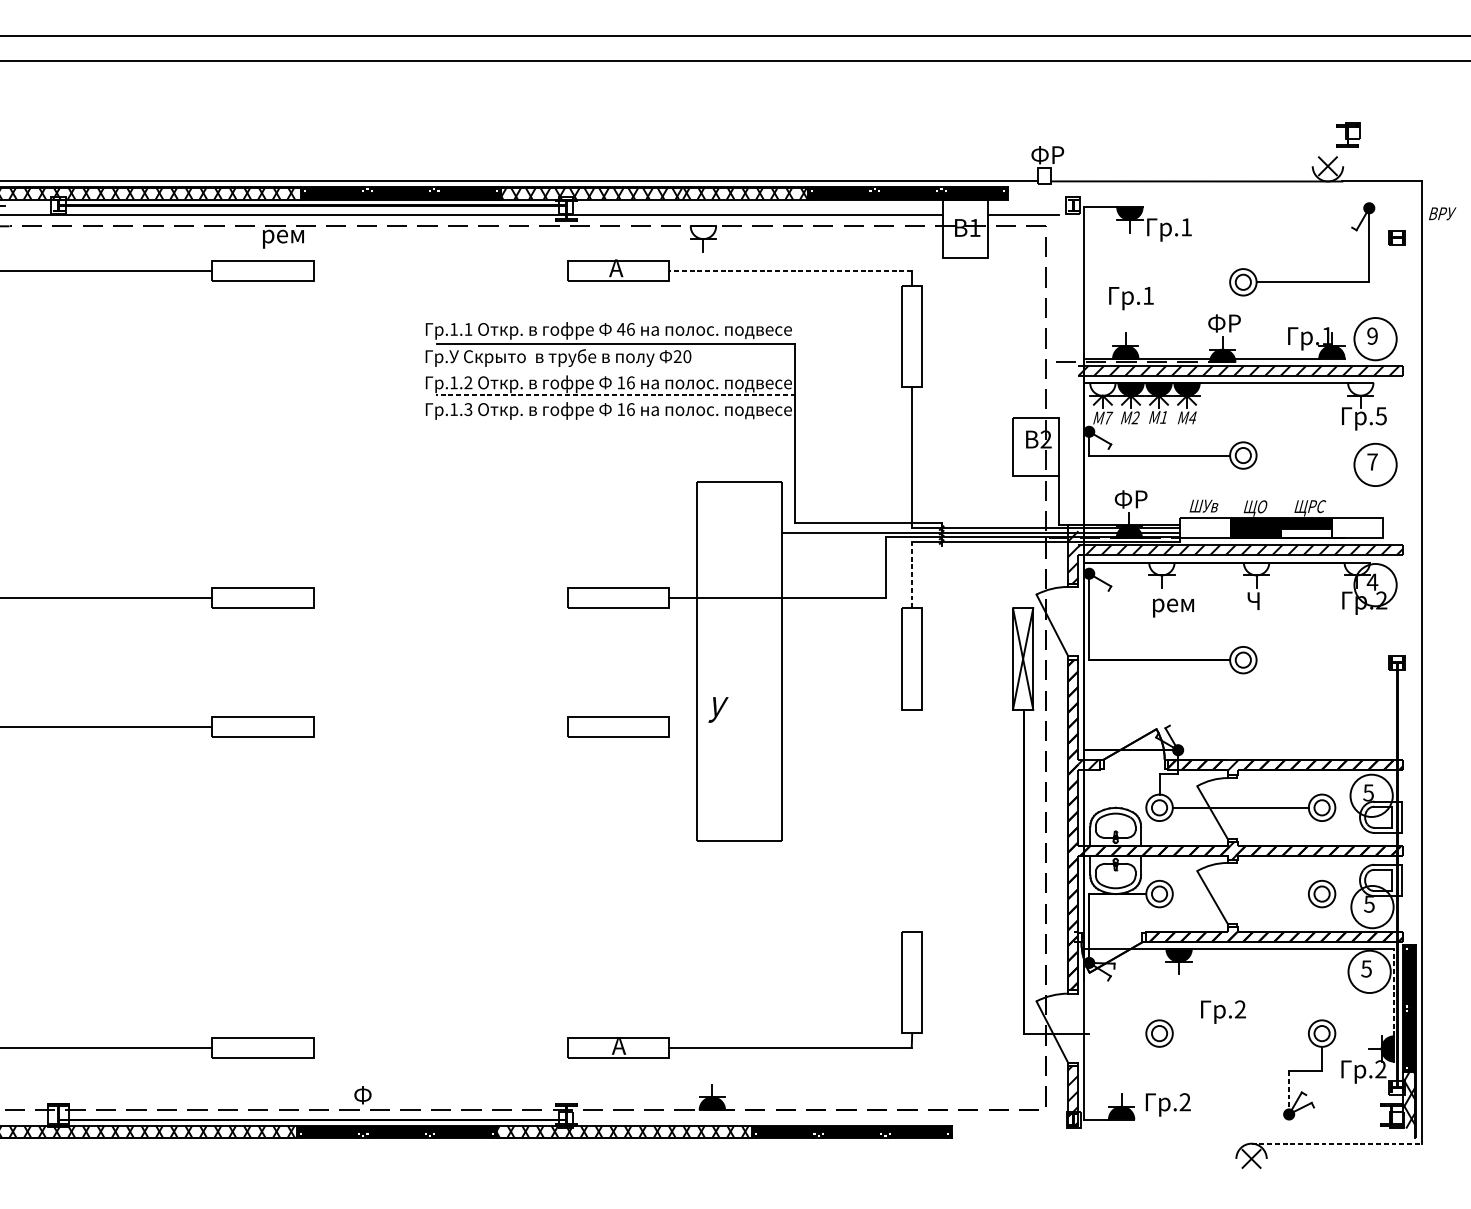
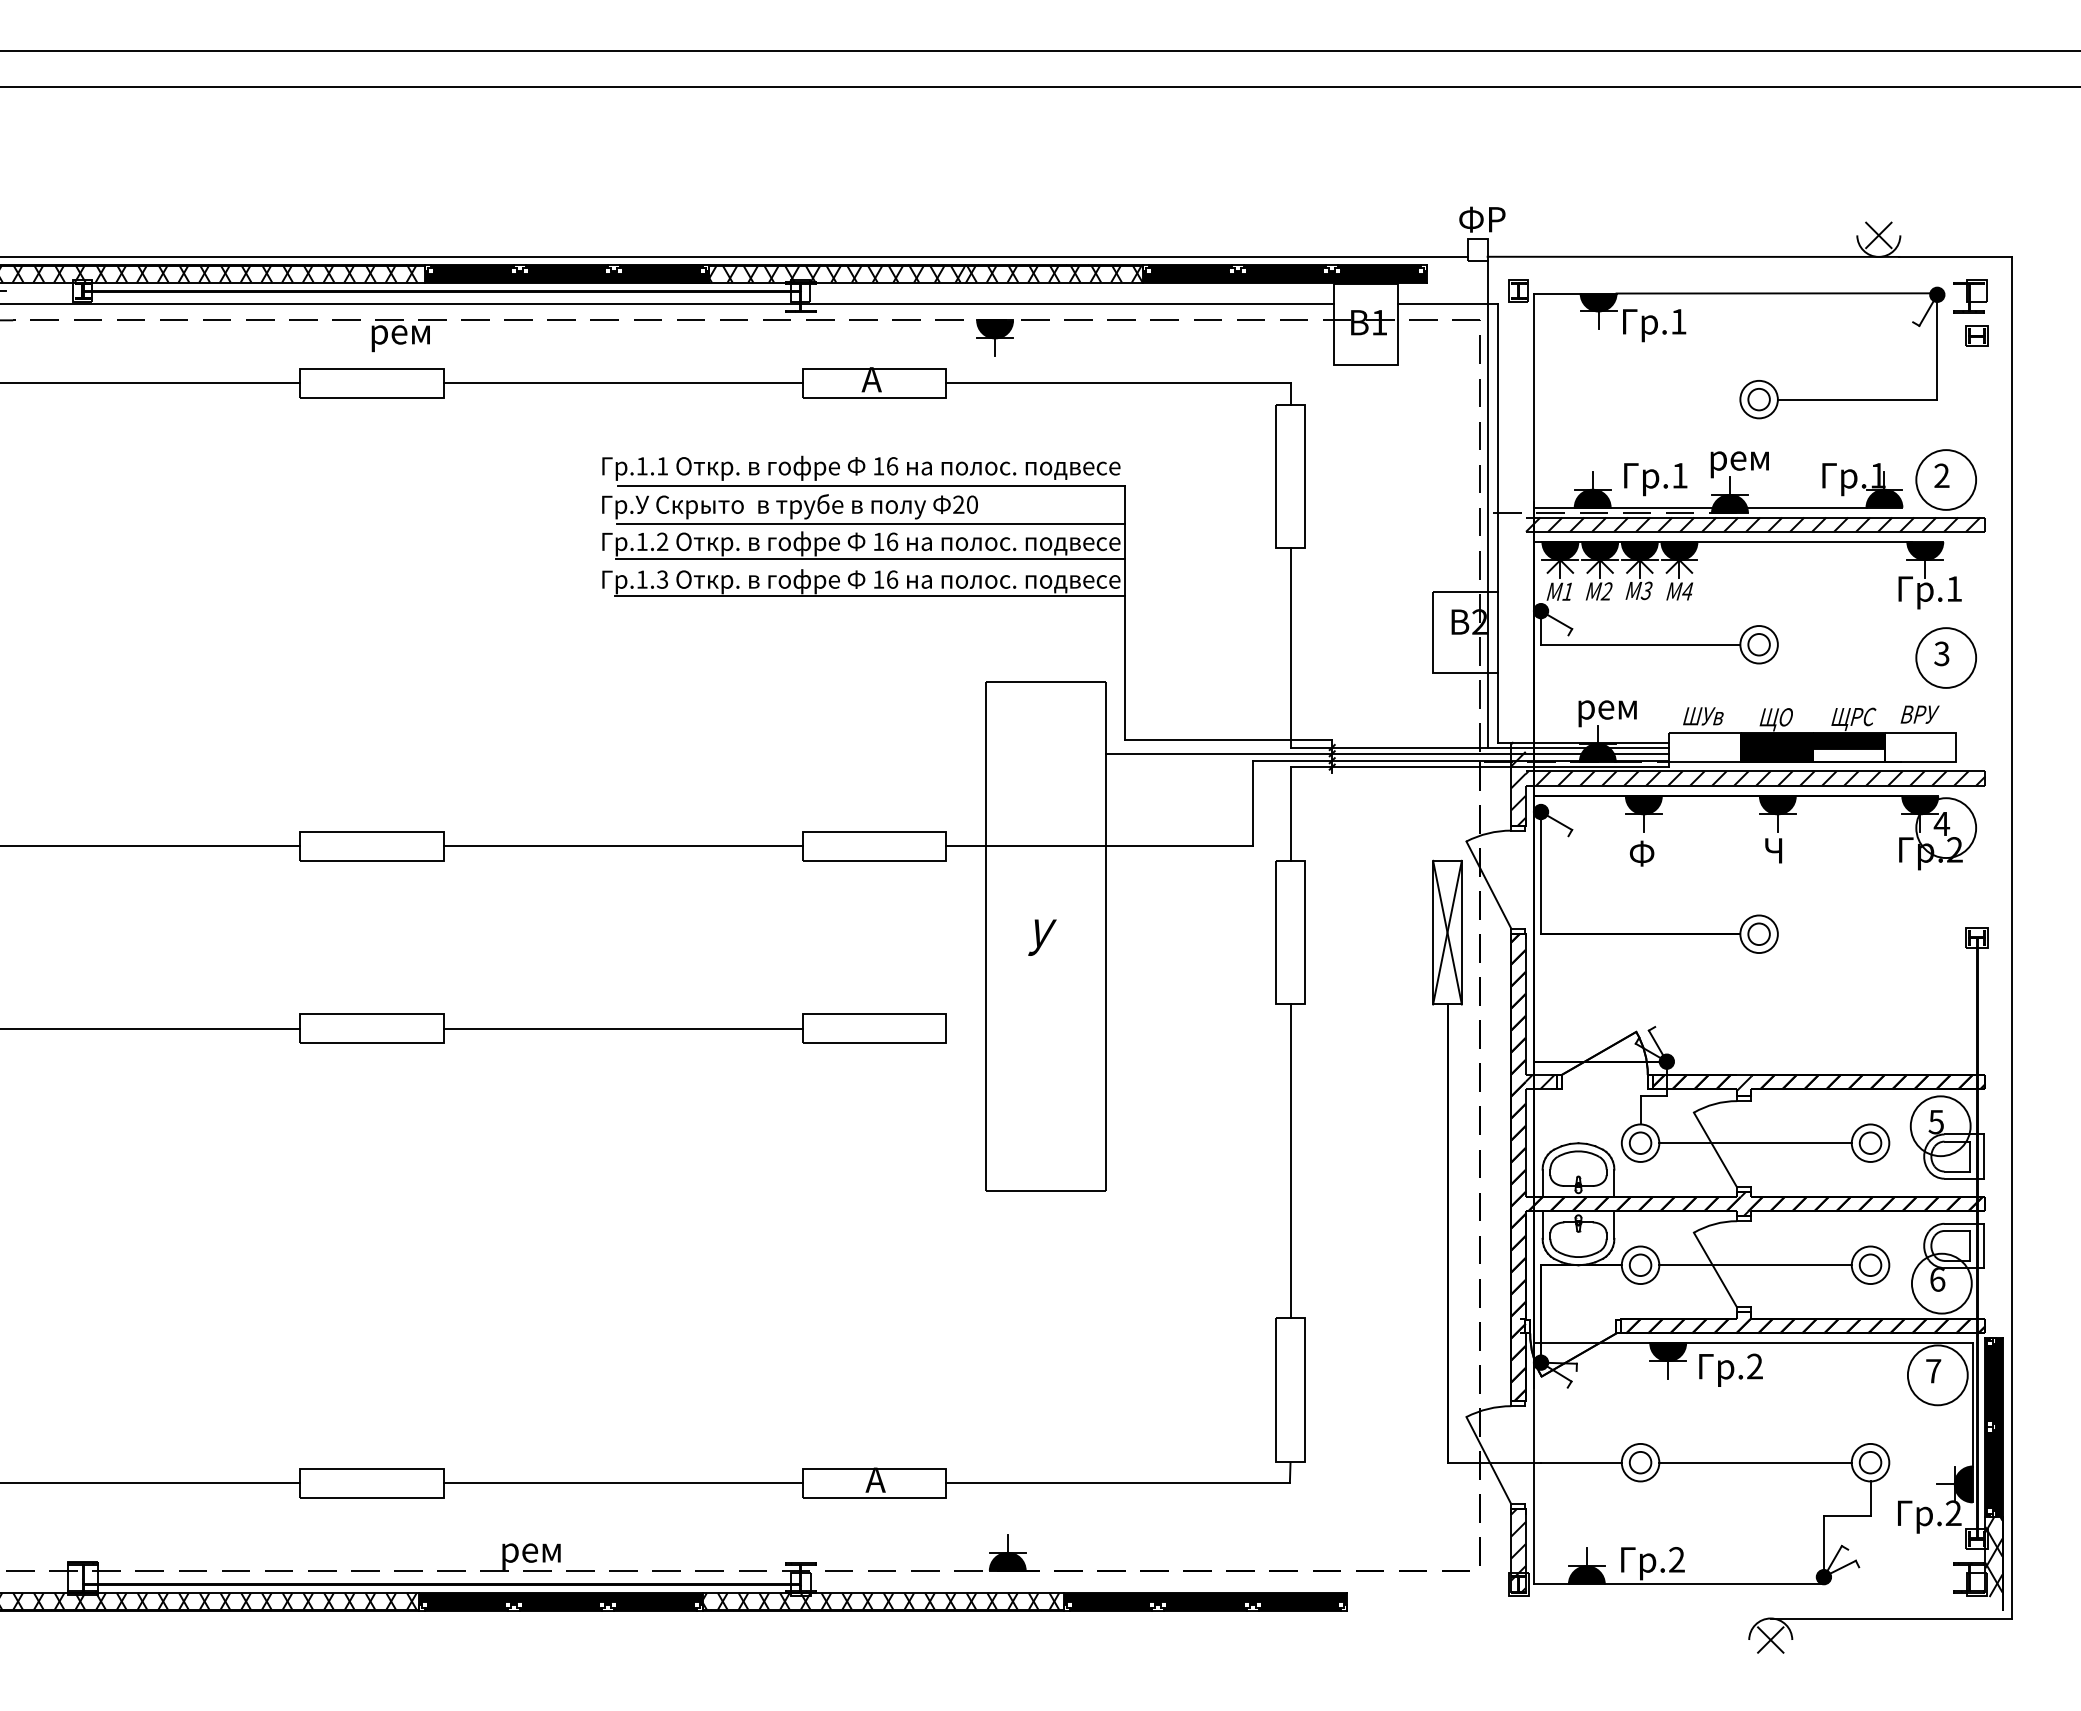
part: (1348, 135) -> (1970, 296), moved
line: (1253, 207) -> (1773, 293), added
text: (1442, 213) -> (1919, 714), moved
fill: (703, 232) -> (995, 329), added
line: (440, 270) -> (622, 383), added
line: (789, 270) -> (1117, 383), dashed -> solid
text: (1131, 298) -> (1655, 479), moved
line: (1058, 316) -> (1497, 447), added
text: (1228, 326) -> (1738, 461), ФР -> рем
text: (621, 329) -> (878, 466), 46 -> 16
text: (1372, 336) -> (1941, 476), 9 -> 2
line: (1051, 355) -> (1487, 503), added
line: (616, 369) -> (871, 523), added
fill: (1102, 389) -> (1560, 551), added
fill: (1360, 389) -> (1925, 551), added
line: (615, 394) -> (870, 558), dashed -> solid
text: (1381, 415) -> (1954, 588), .5 -> .1
text: (1108, 417) -> (1568, 591), 7 -> 1
text: (1163, 417) -> (1646, 590), 1 -> 3
line: (615, 421) -> (870, 596), added
text: (1372, 461) -> (1941, 653), 7 -> 3
text: (1135, 502) -> (1606, 710), ФР -> рем
fill: (1161, 569) -> (1643, 805), added
fill: (1256, 569) -> (1777, 805), added
fill: (1357, 569) -> (1920, 805), added
line: (912, 574) -> (1290, 813), dashed -> solid
line: (440, 598) -> (622, 846), added
text: (1172, 605) -> (1659, 856), рем -> Ф
text: (718, 709) -> (1042, 937), moved
line: (440, 726) -> (622, 1028), added
line: (912, 820) -> (1290, 1161), added
line: (1240, 894) -> (1755, 1265), added
text: (1369, 904) -> (1937, 1279), 5 -> 6
text: (1366, 969) -> (1933, 1371), 5 -> 7
line: (1394, 992) -> (1972, 1404), dashed -> solid
text: (1223, 1011) -> (1730, 1369), moved
line: (1117, 1033) -> (1581, 1462), added
line: (1240, 1033) -> (1755, 1462), added
line: (440, 1048) -> (622, 1483), added
line: (1288, 1090) -> (1823, 1543), dashed -> solid
text: (375, 1097) -> (530, 1552), Ф -> рем
line: (1211, 1119) -> (1714, 1584), added
line: (1336, 1143) -> (1891, 1618), dashed -> solid

